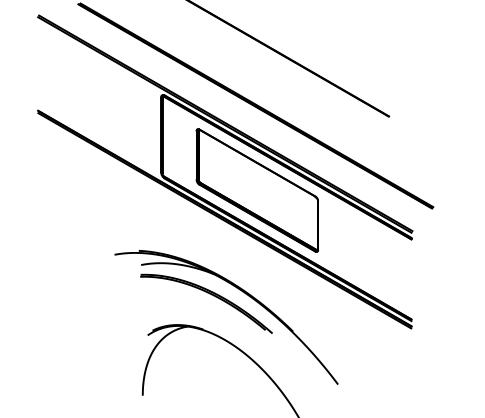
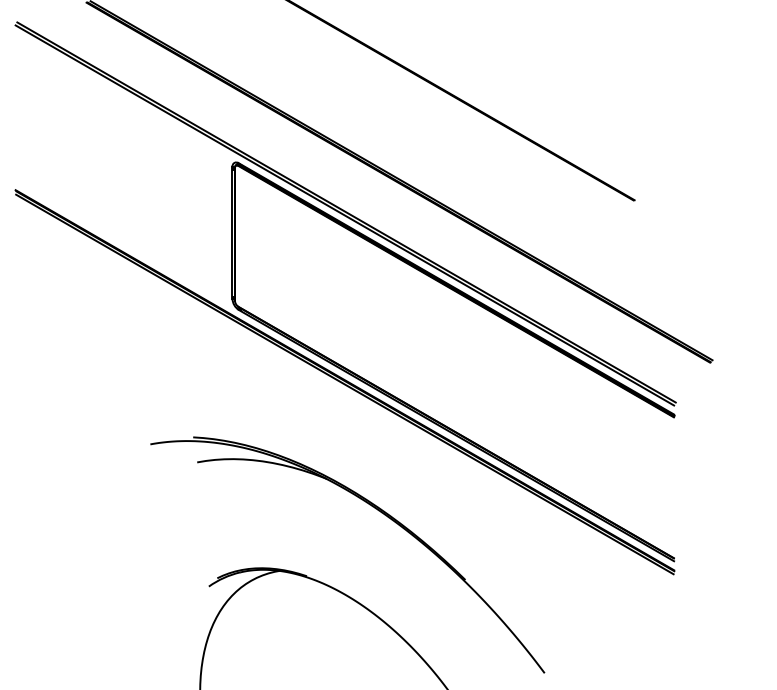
part: (257, 190) -> (402, 330), removed
part: (211, 295) -> (321, 516), removed

